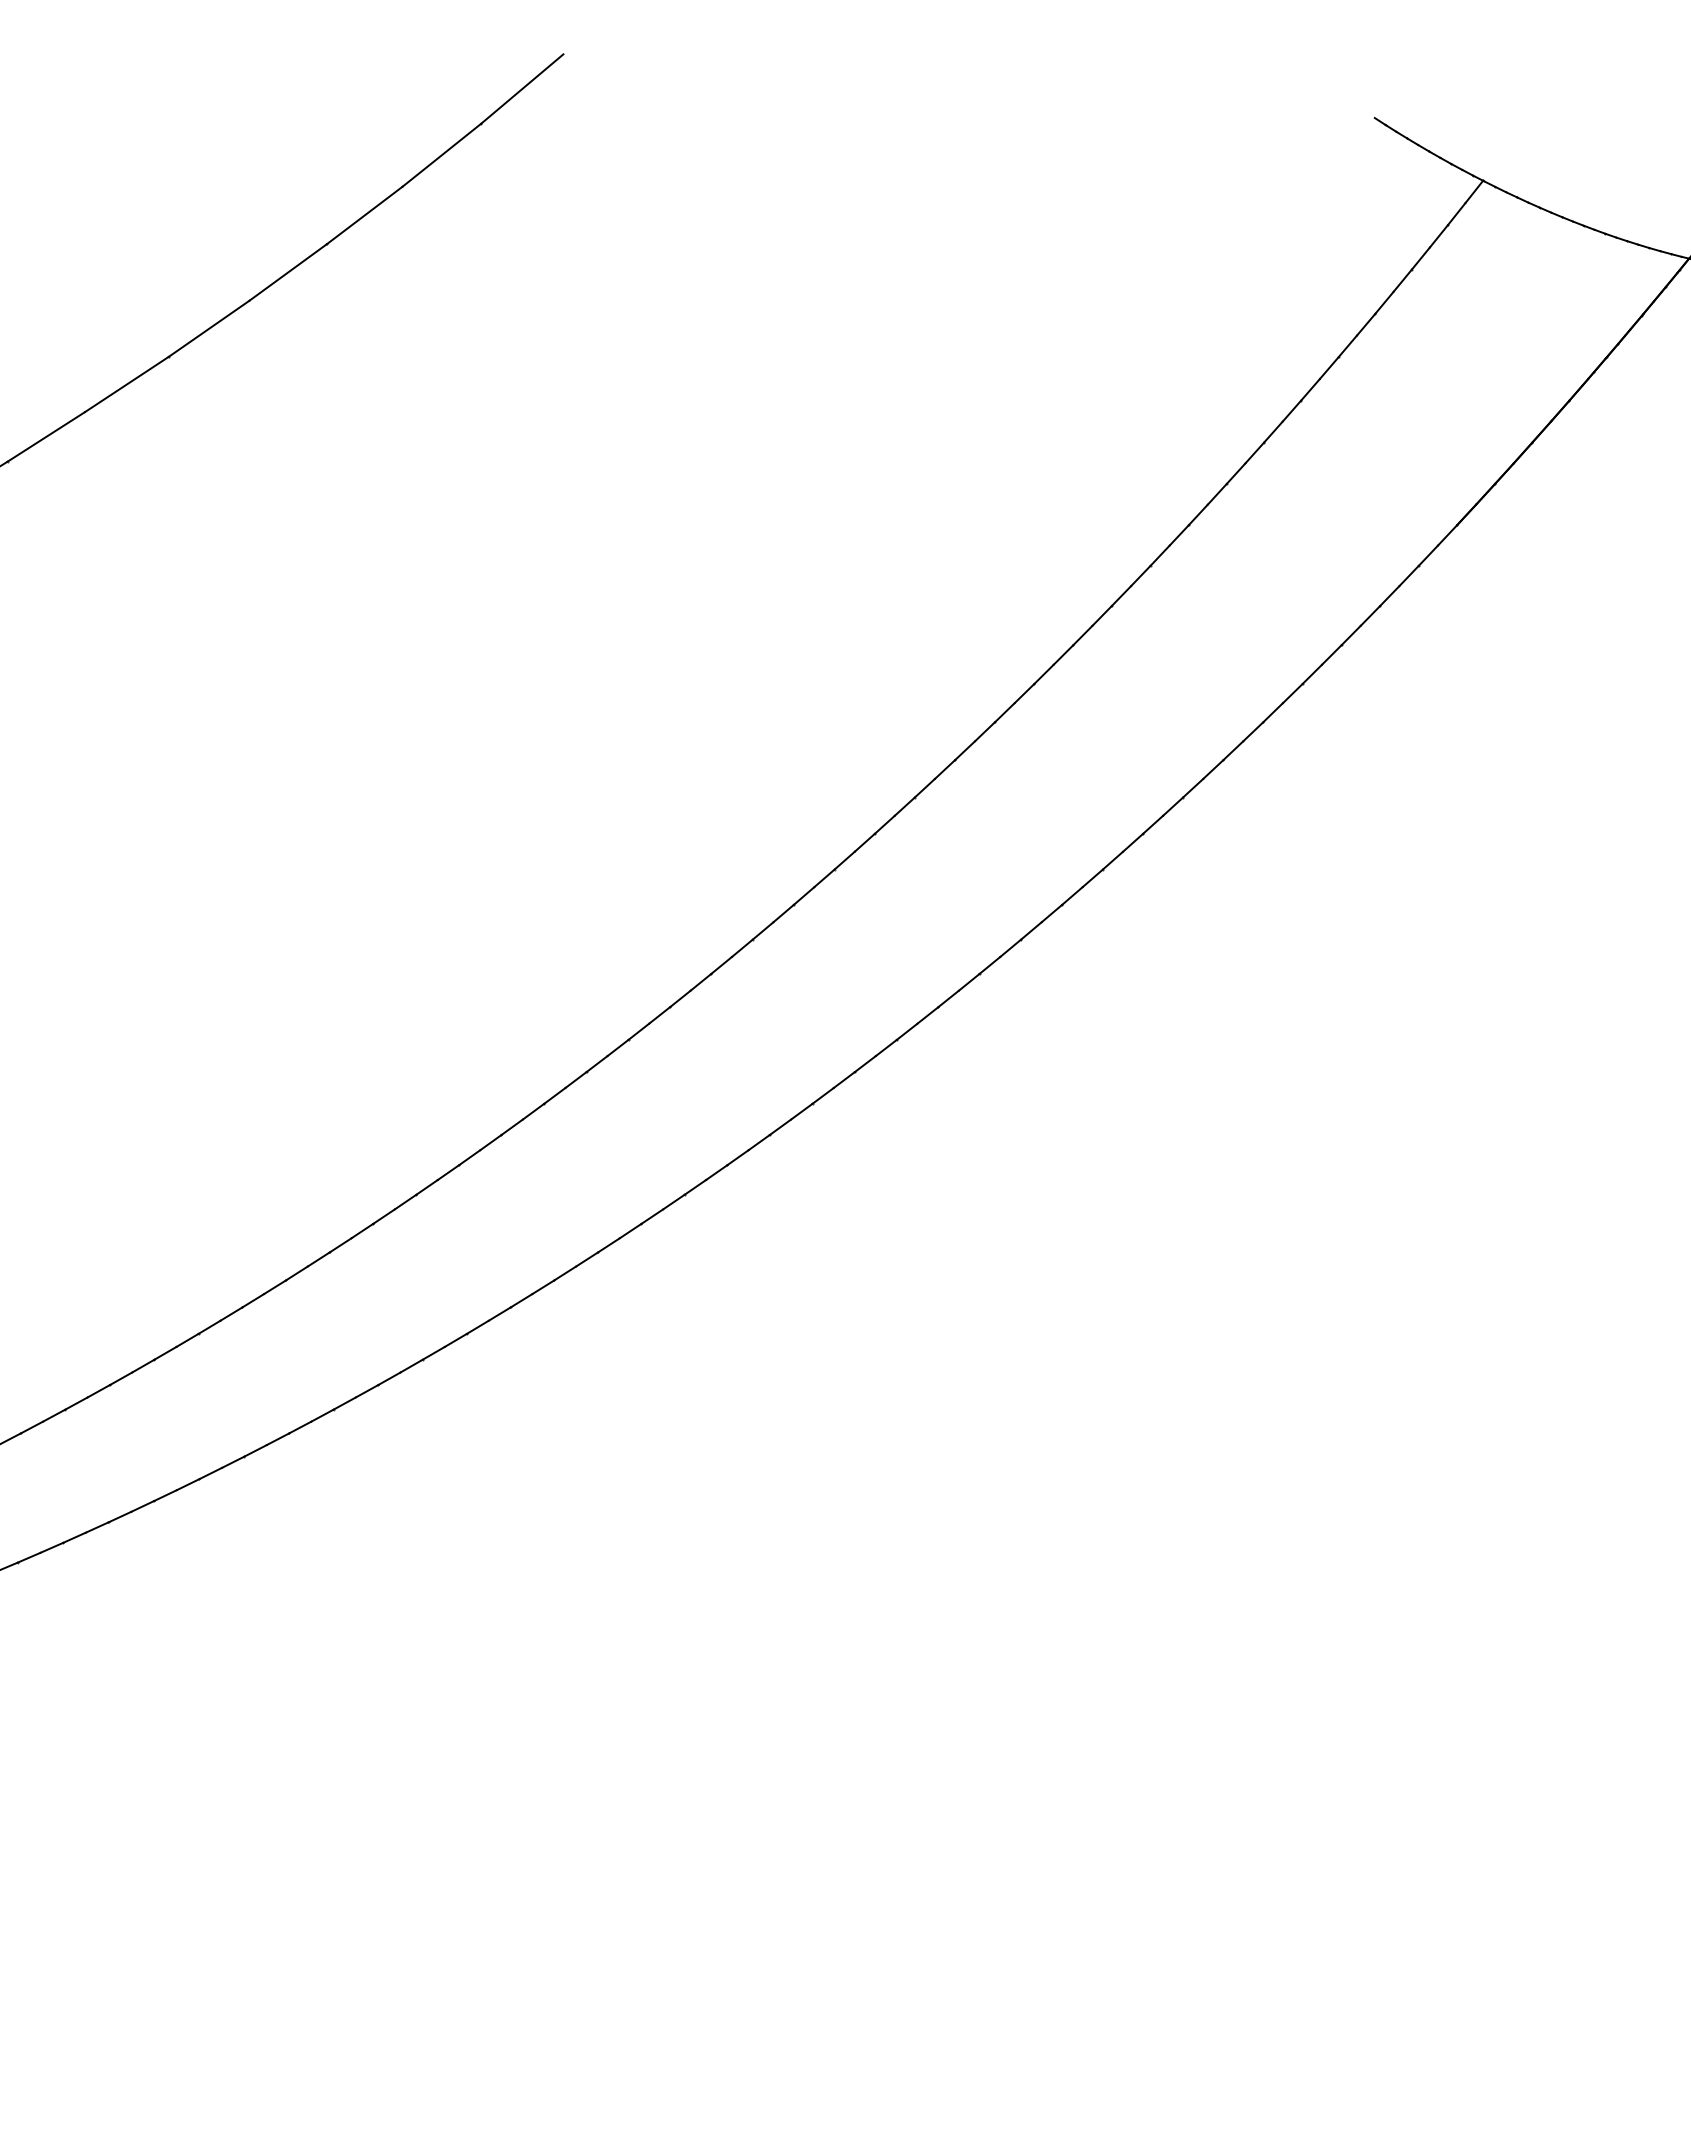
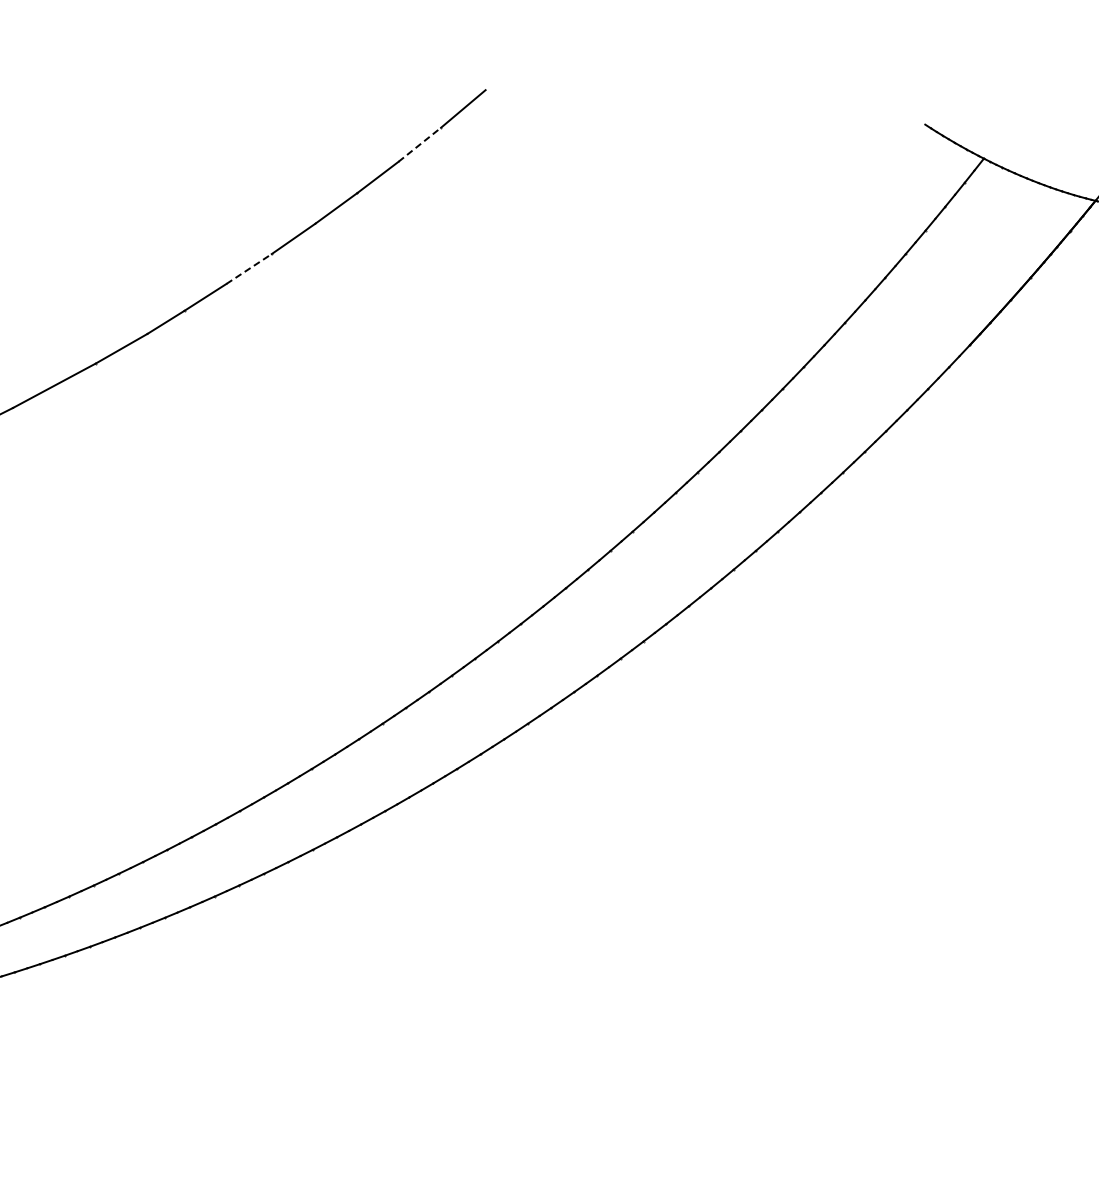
line: (443, 154) -> (420, 144), solid -> dashed
line: (127, 383) -> (249, 268), solid -> dashed

